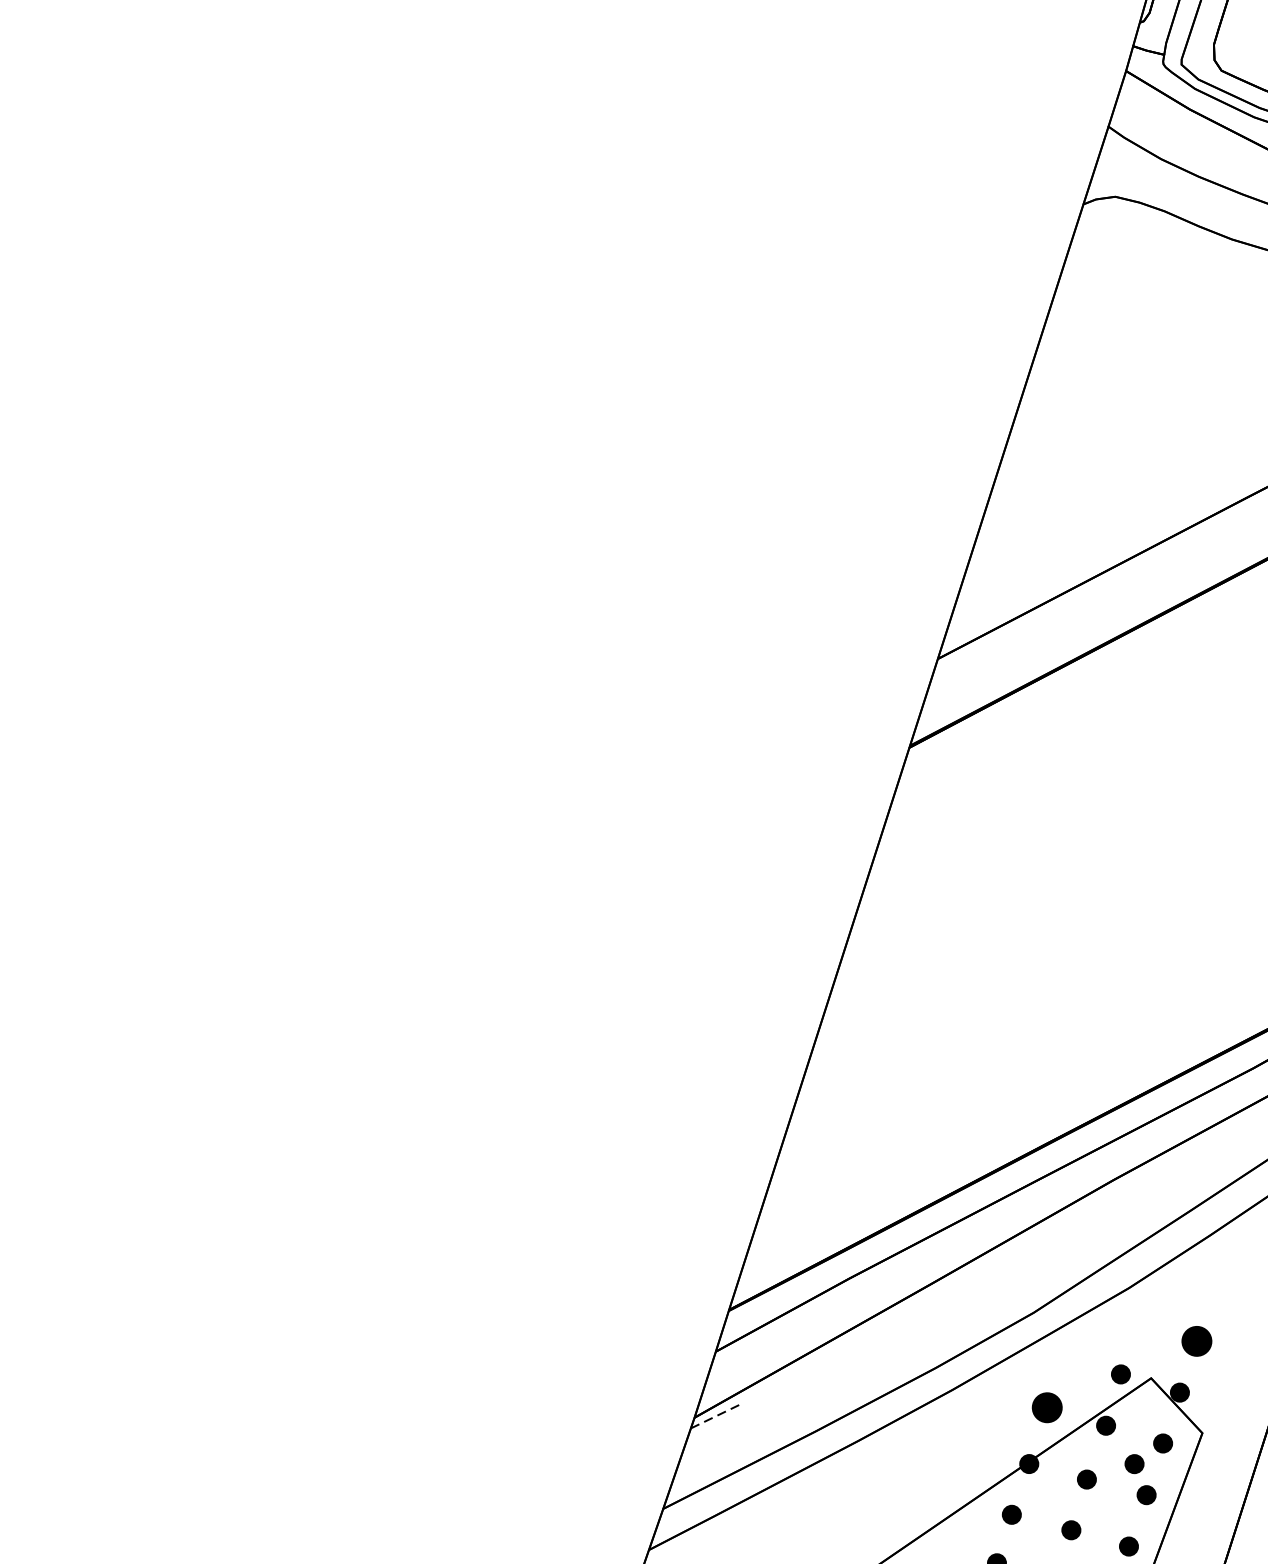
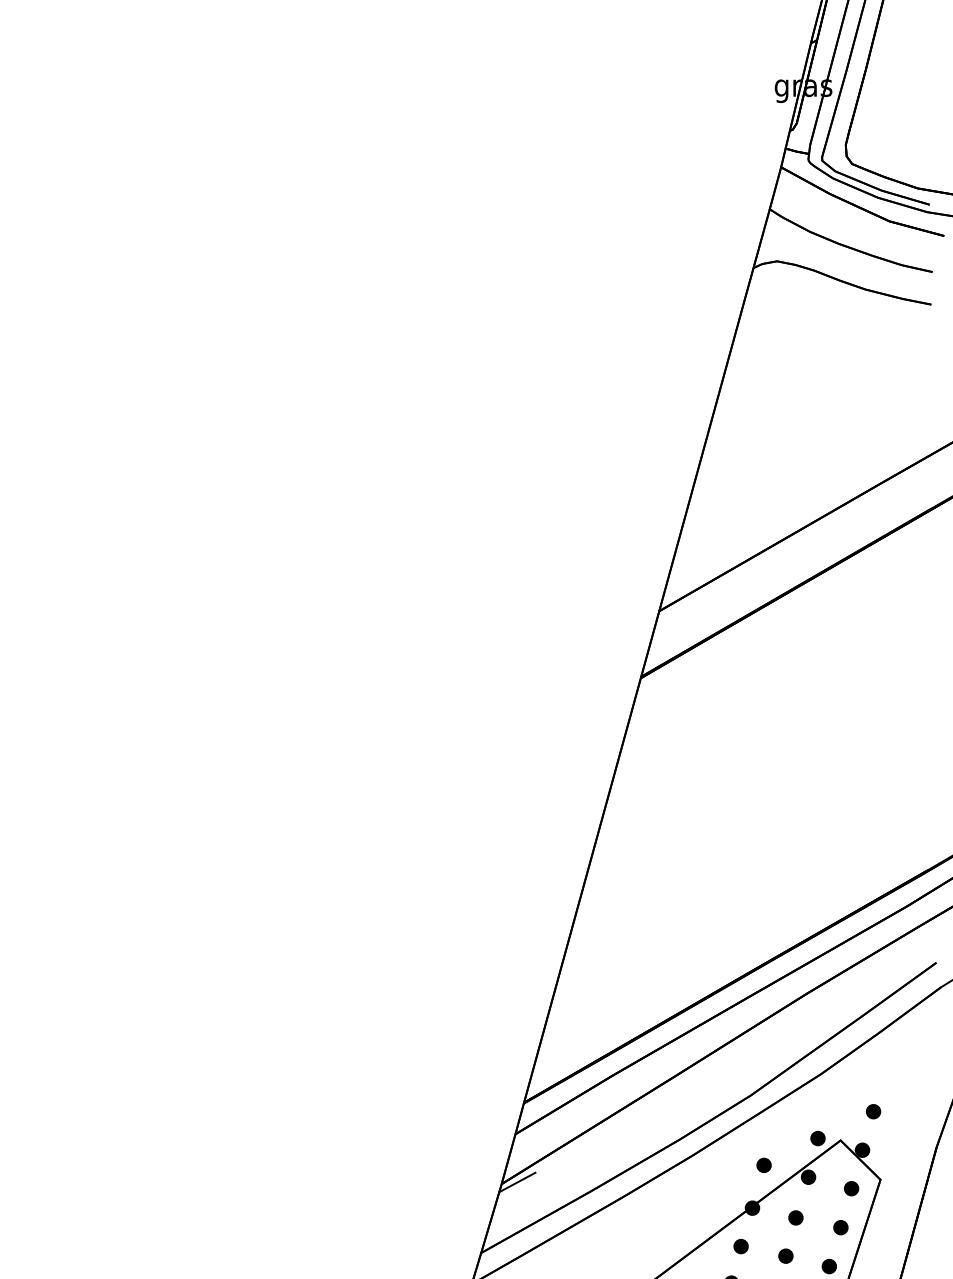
part: (1196, 1341) -> (873, 1111), size x0.62
part: (1046, 1406) -> (763, 1164), size x0.62
line: (715, 1416) -> (517, 1182), dashed -> solid
part: (1133, 1463) -> (830, 1204), removed

